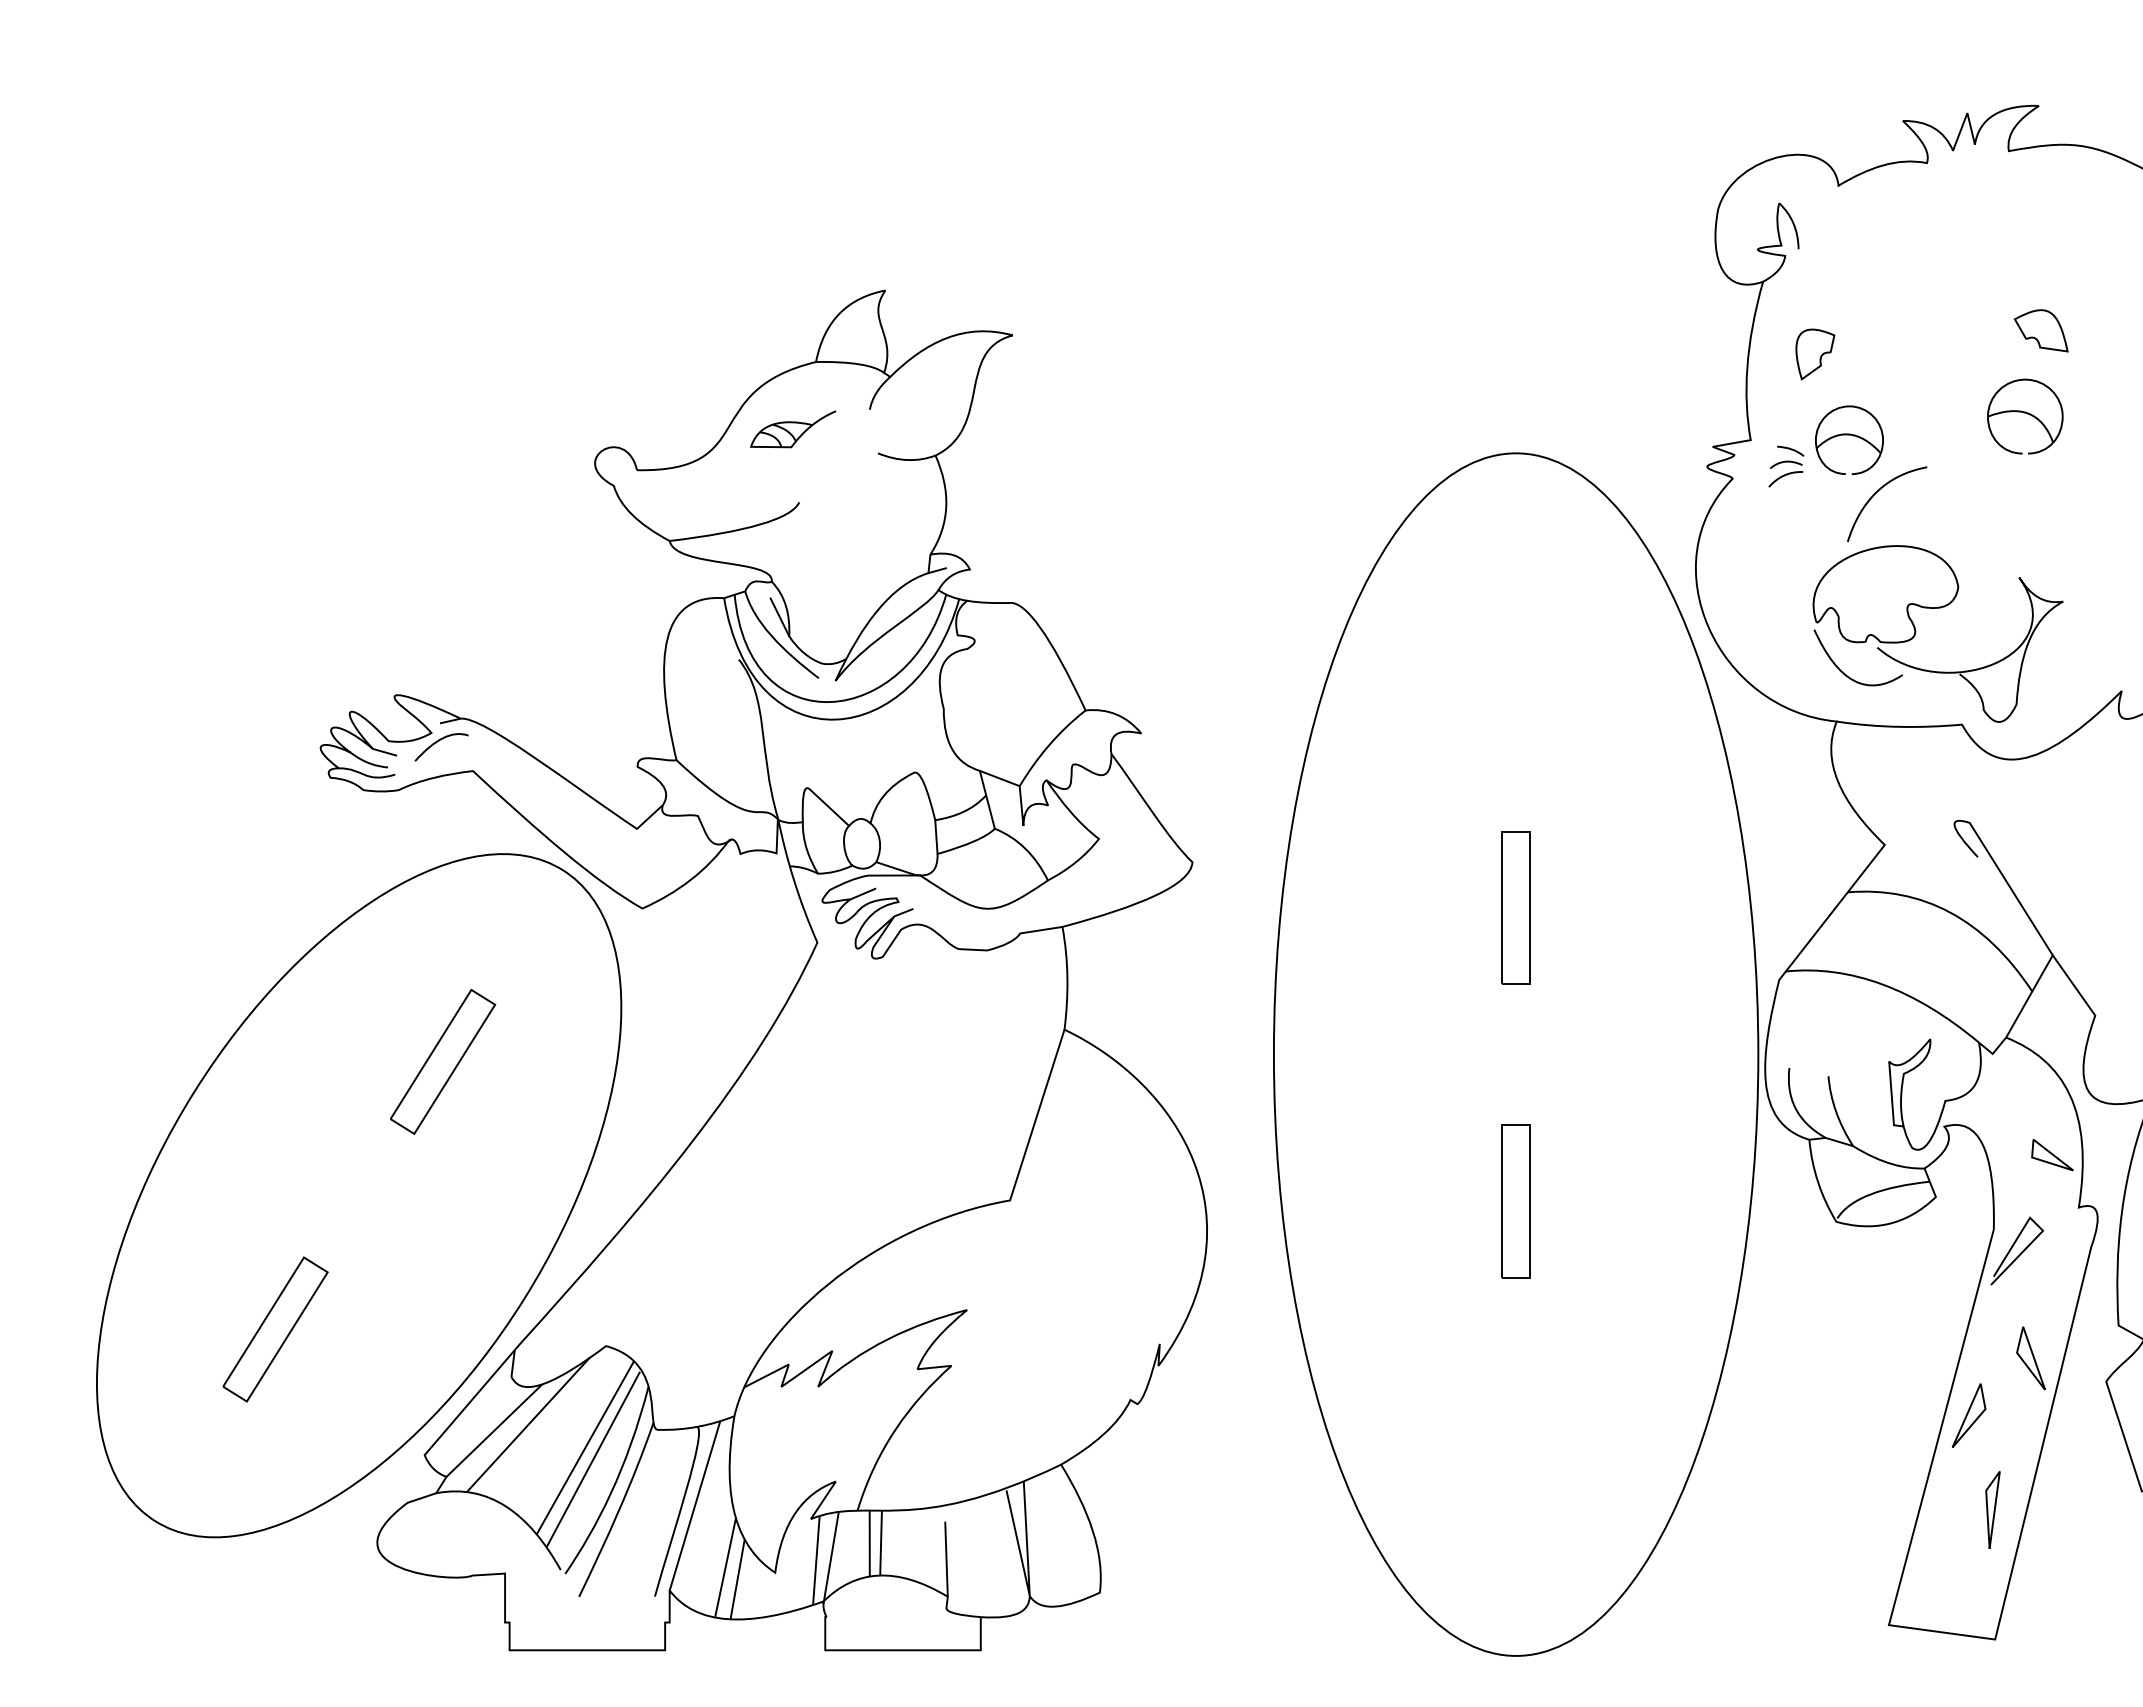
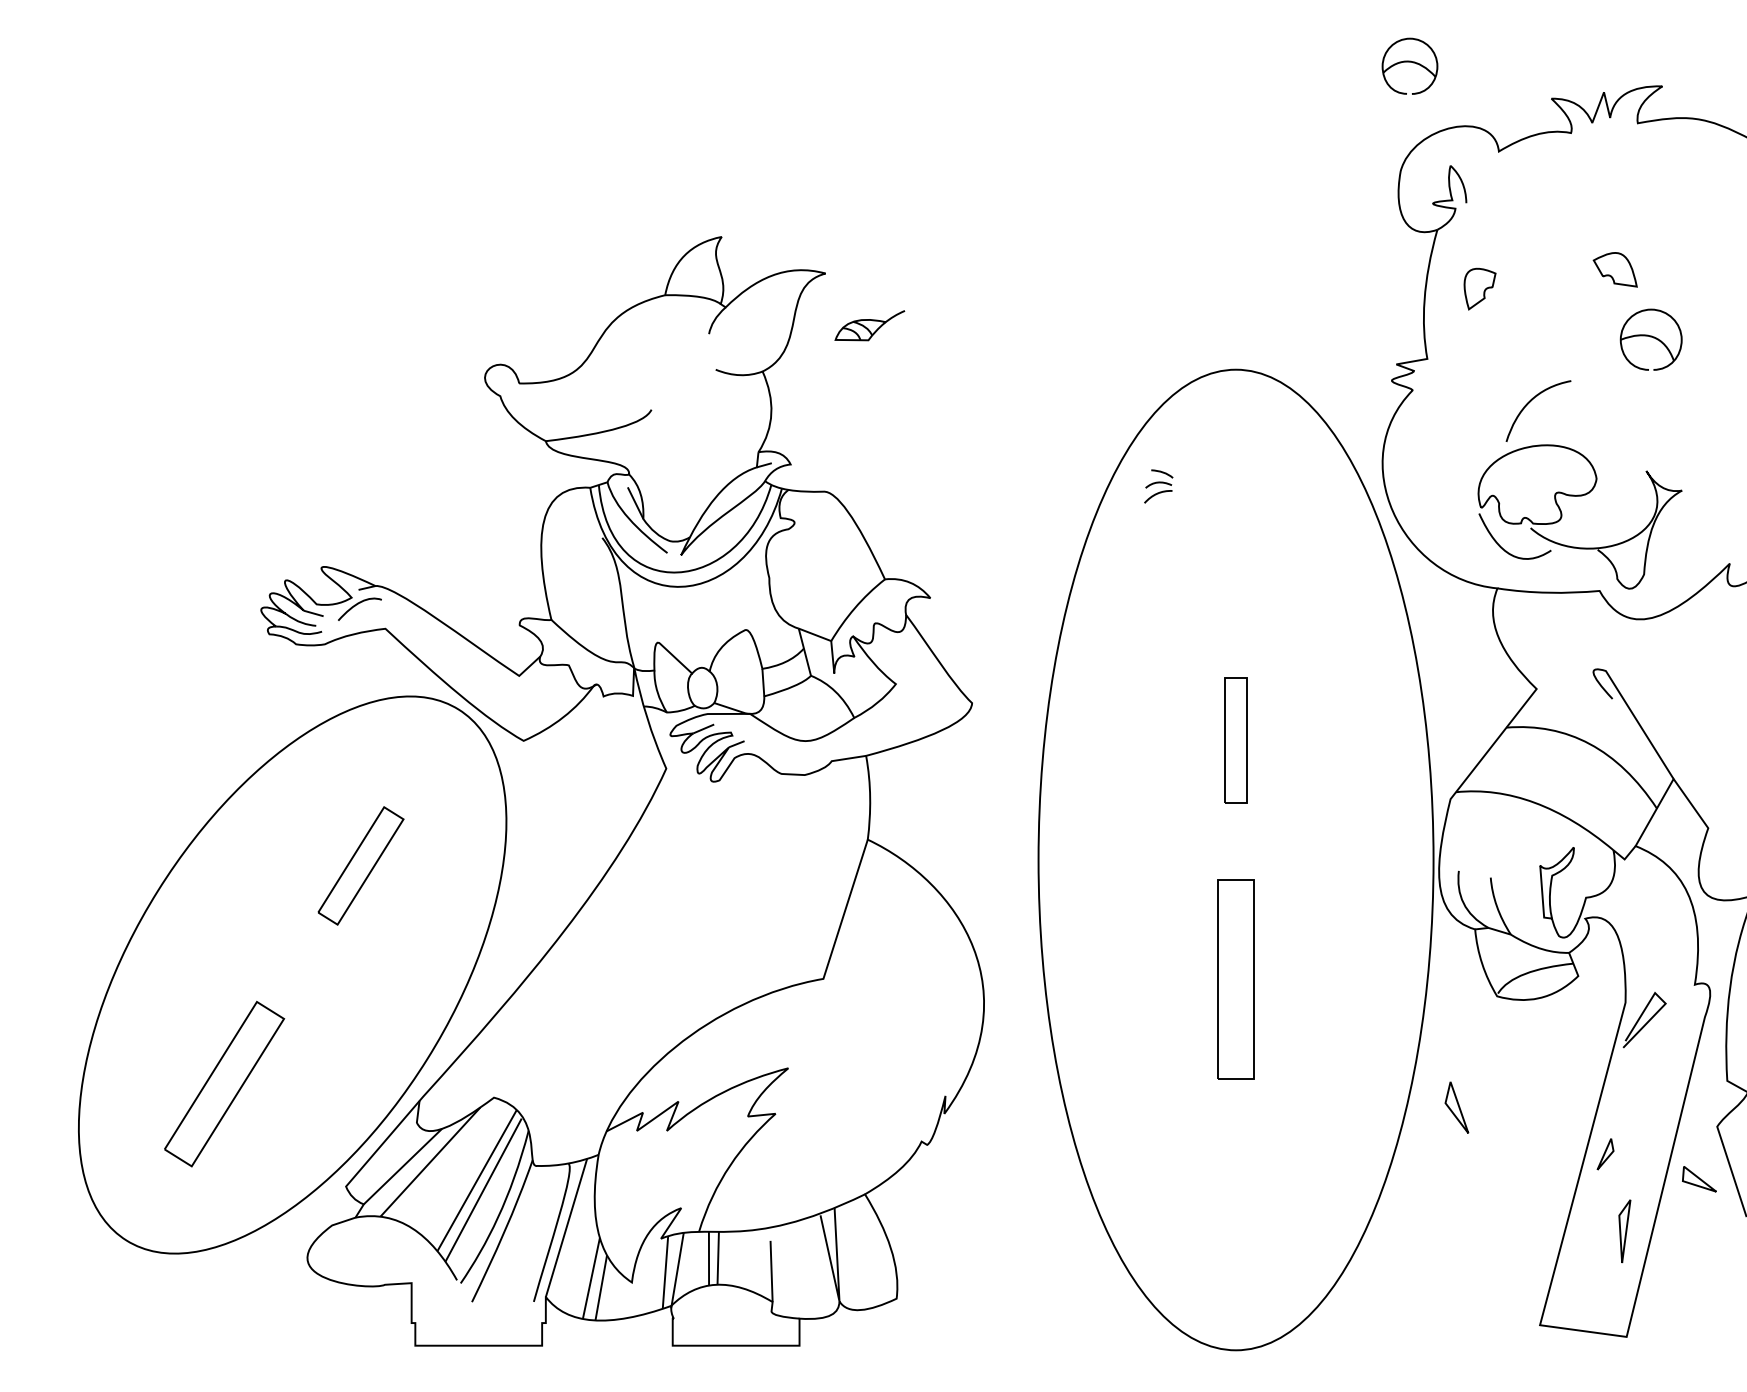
part: (2040, 330) -> (1614, 269), moved
part: (793, 429) -> (870, 325), moved
part: (1849, 439) -> (1410, 65), moved
part: (1786, 466) -> (1158, 486), moved
part: (2052, 1155) -> (1699, 1179), moved
part: (1515, 1201) -> (1235, 979), size x1.6
part: (275, 1329) -> (224, 1084), size x1.4
part: (2030, 1358) -> (1456, 1107), moved
part: (1969, 1415) -> (1605, 1154), size x0.6

